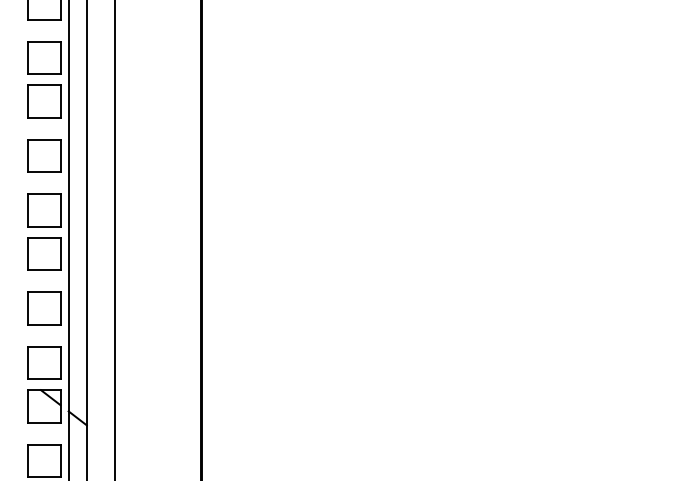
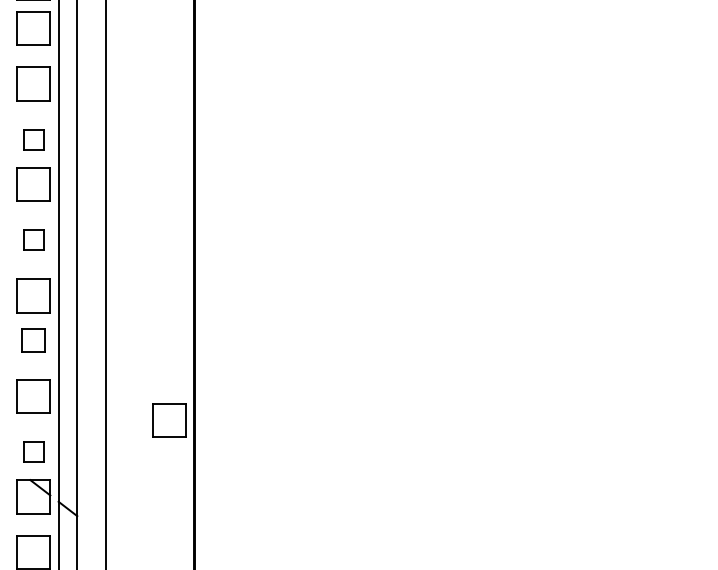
part: (44, 57) -> (33, 139), size x0.6
part: (44, 155) -> (33, 239), size x0.6
part: (44, 253) -> (33, 340), size x0.7
part: (176, 332) -> (169, 420), added
part: (44, 362) -> (33, 451), size x0.6

